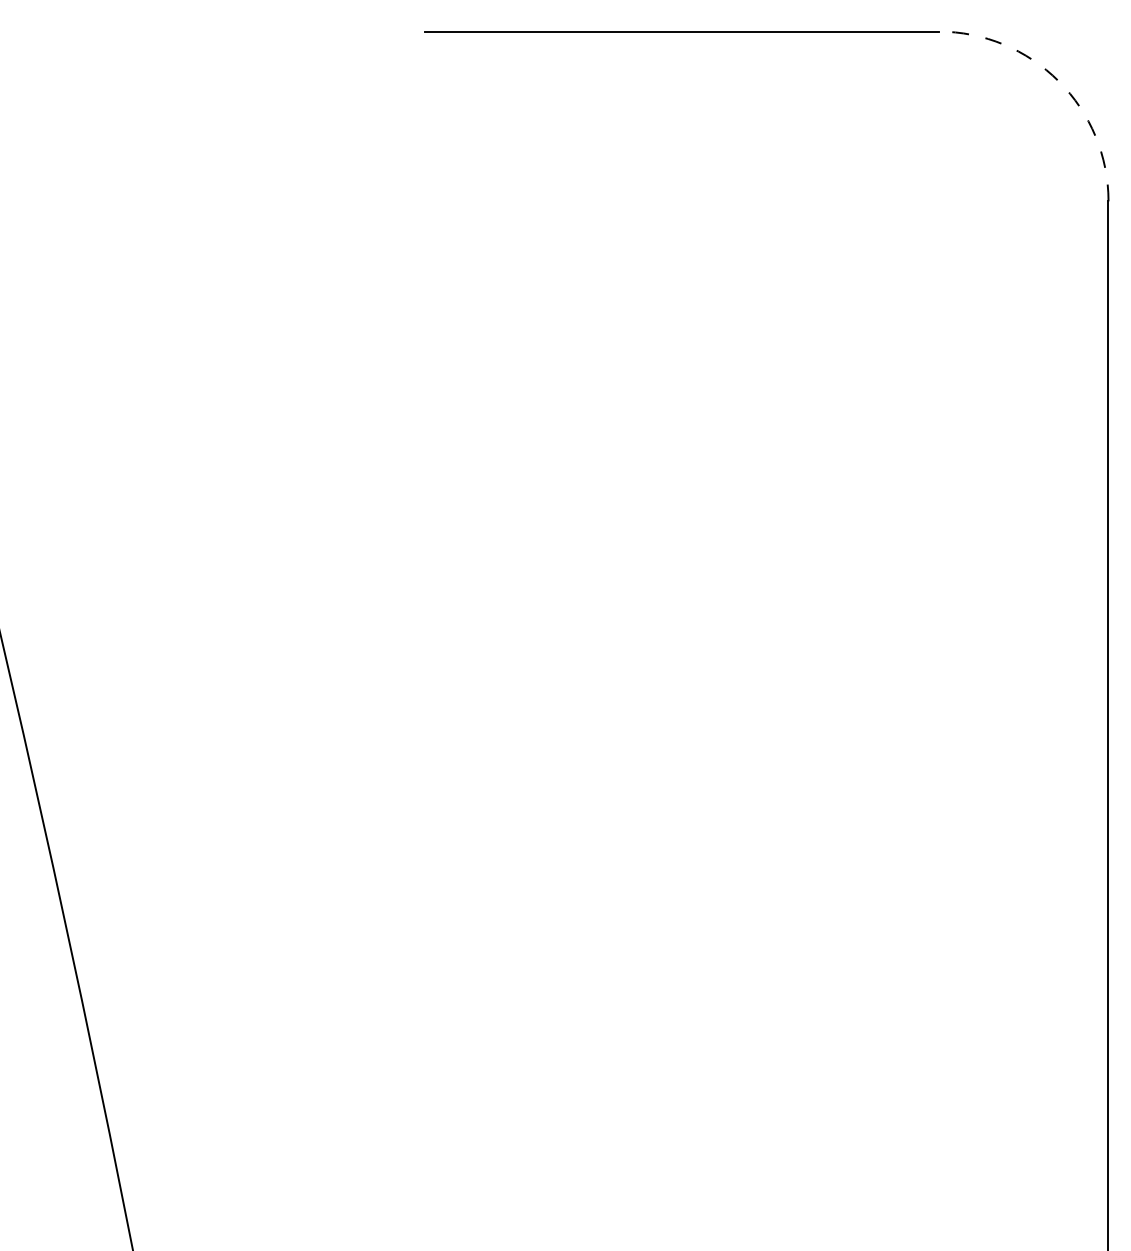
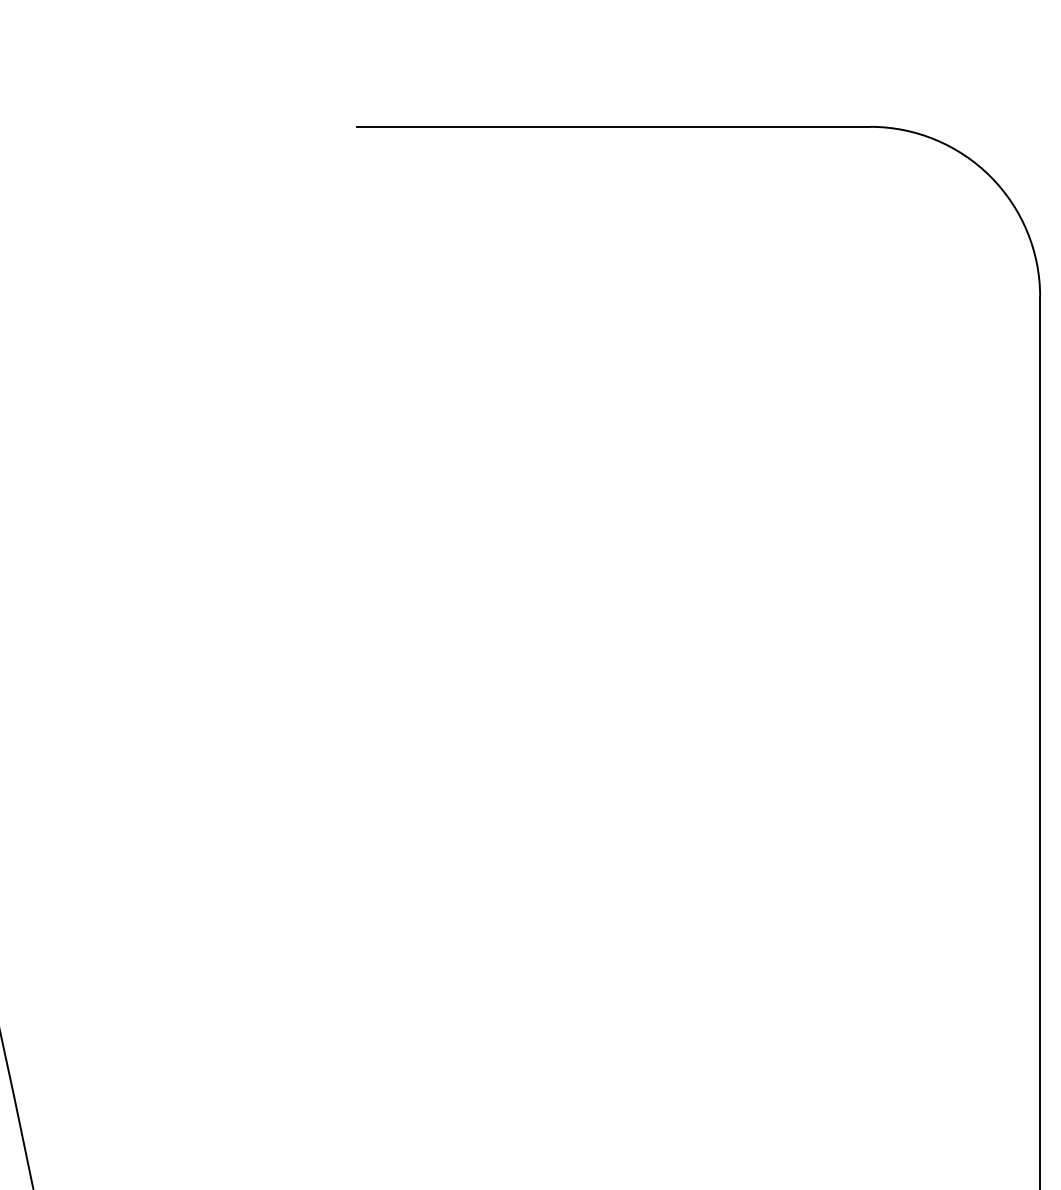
arc: (1058, 81) -> (990, 176), dashed -> solid

